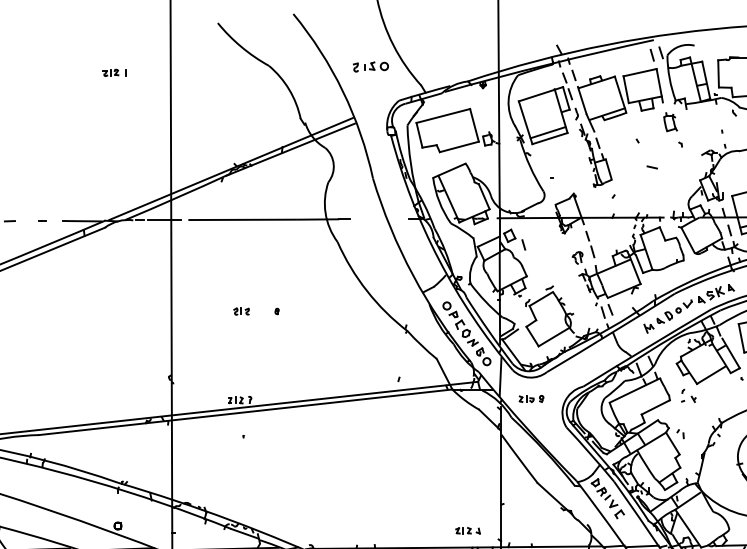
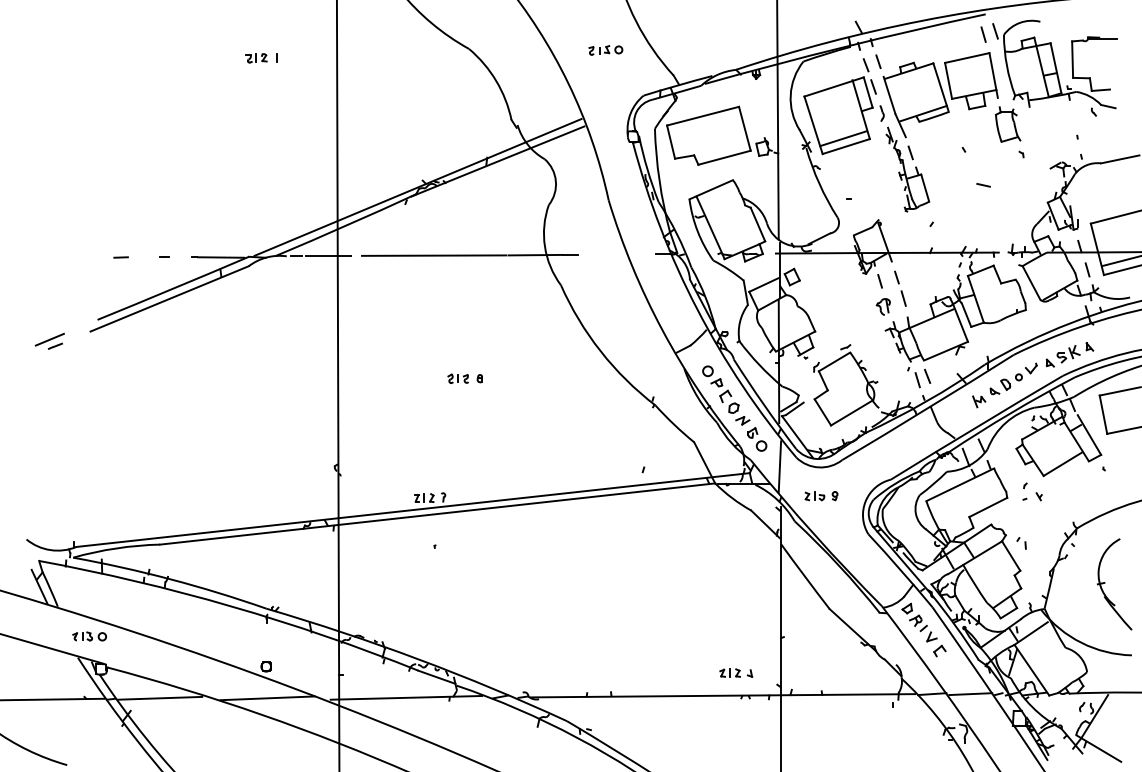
part: (370, 67) -> (605, 50), size x0.71
part: (670, 122) -> (1008, 124), size x1.43
line: (523, 245) -> (879, 281), moved
part: (241, 311) -> (457, 378), moved

